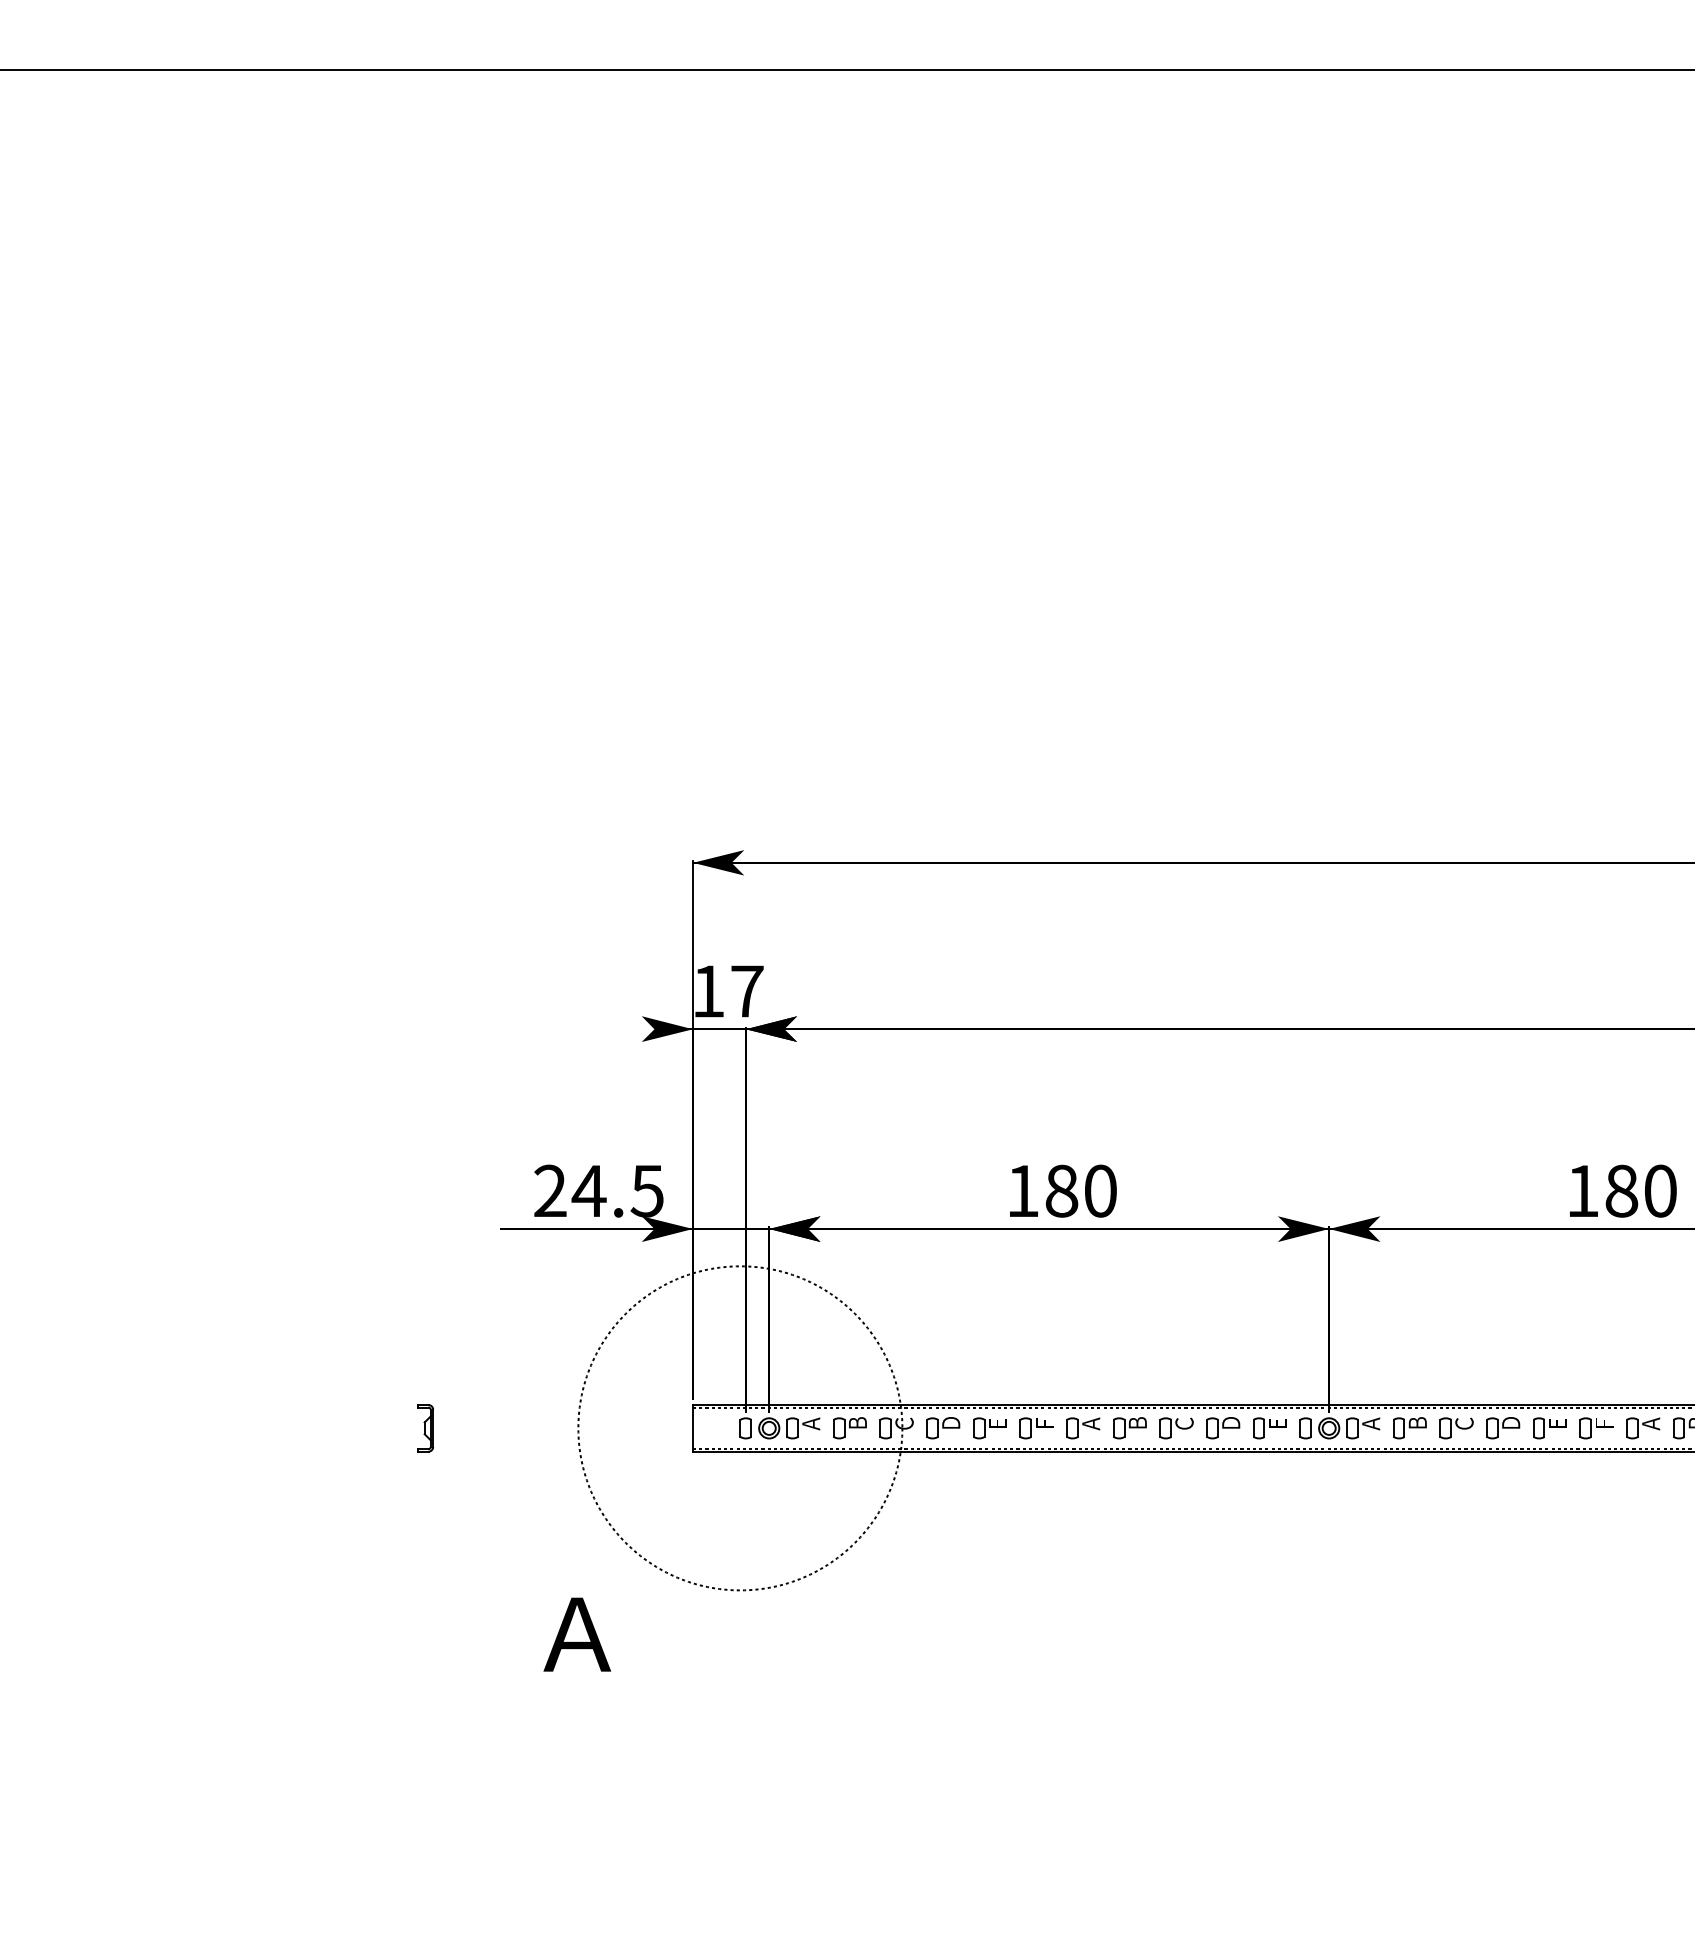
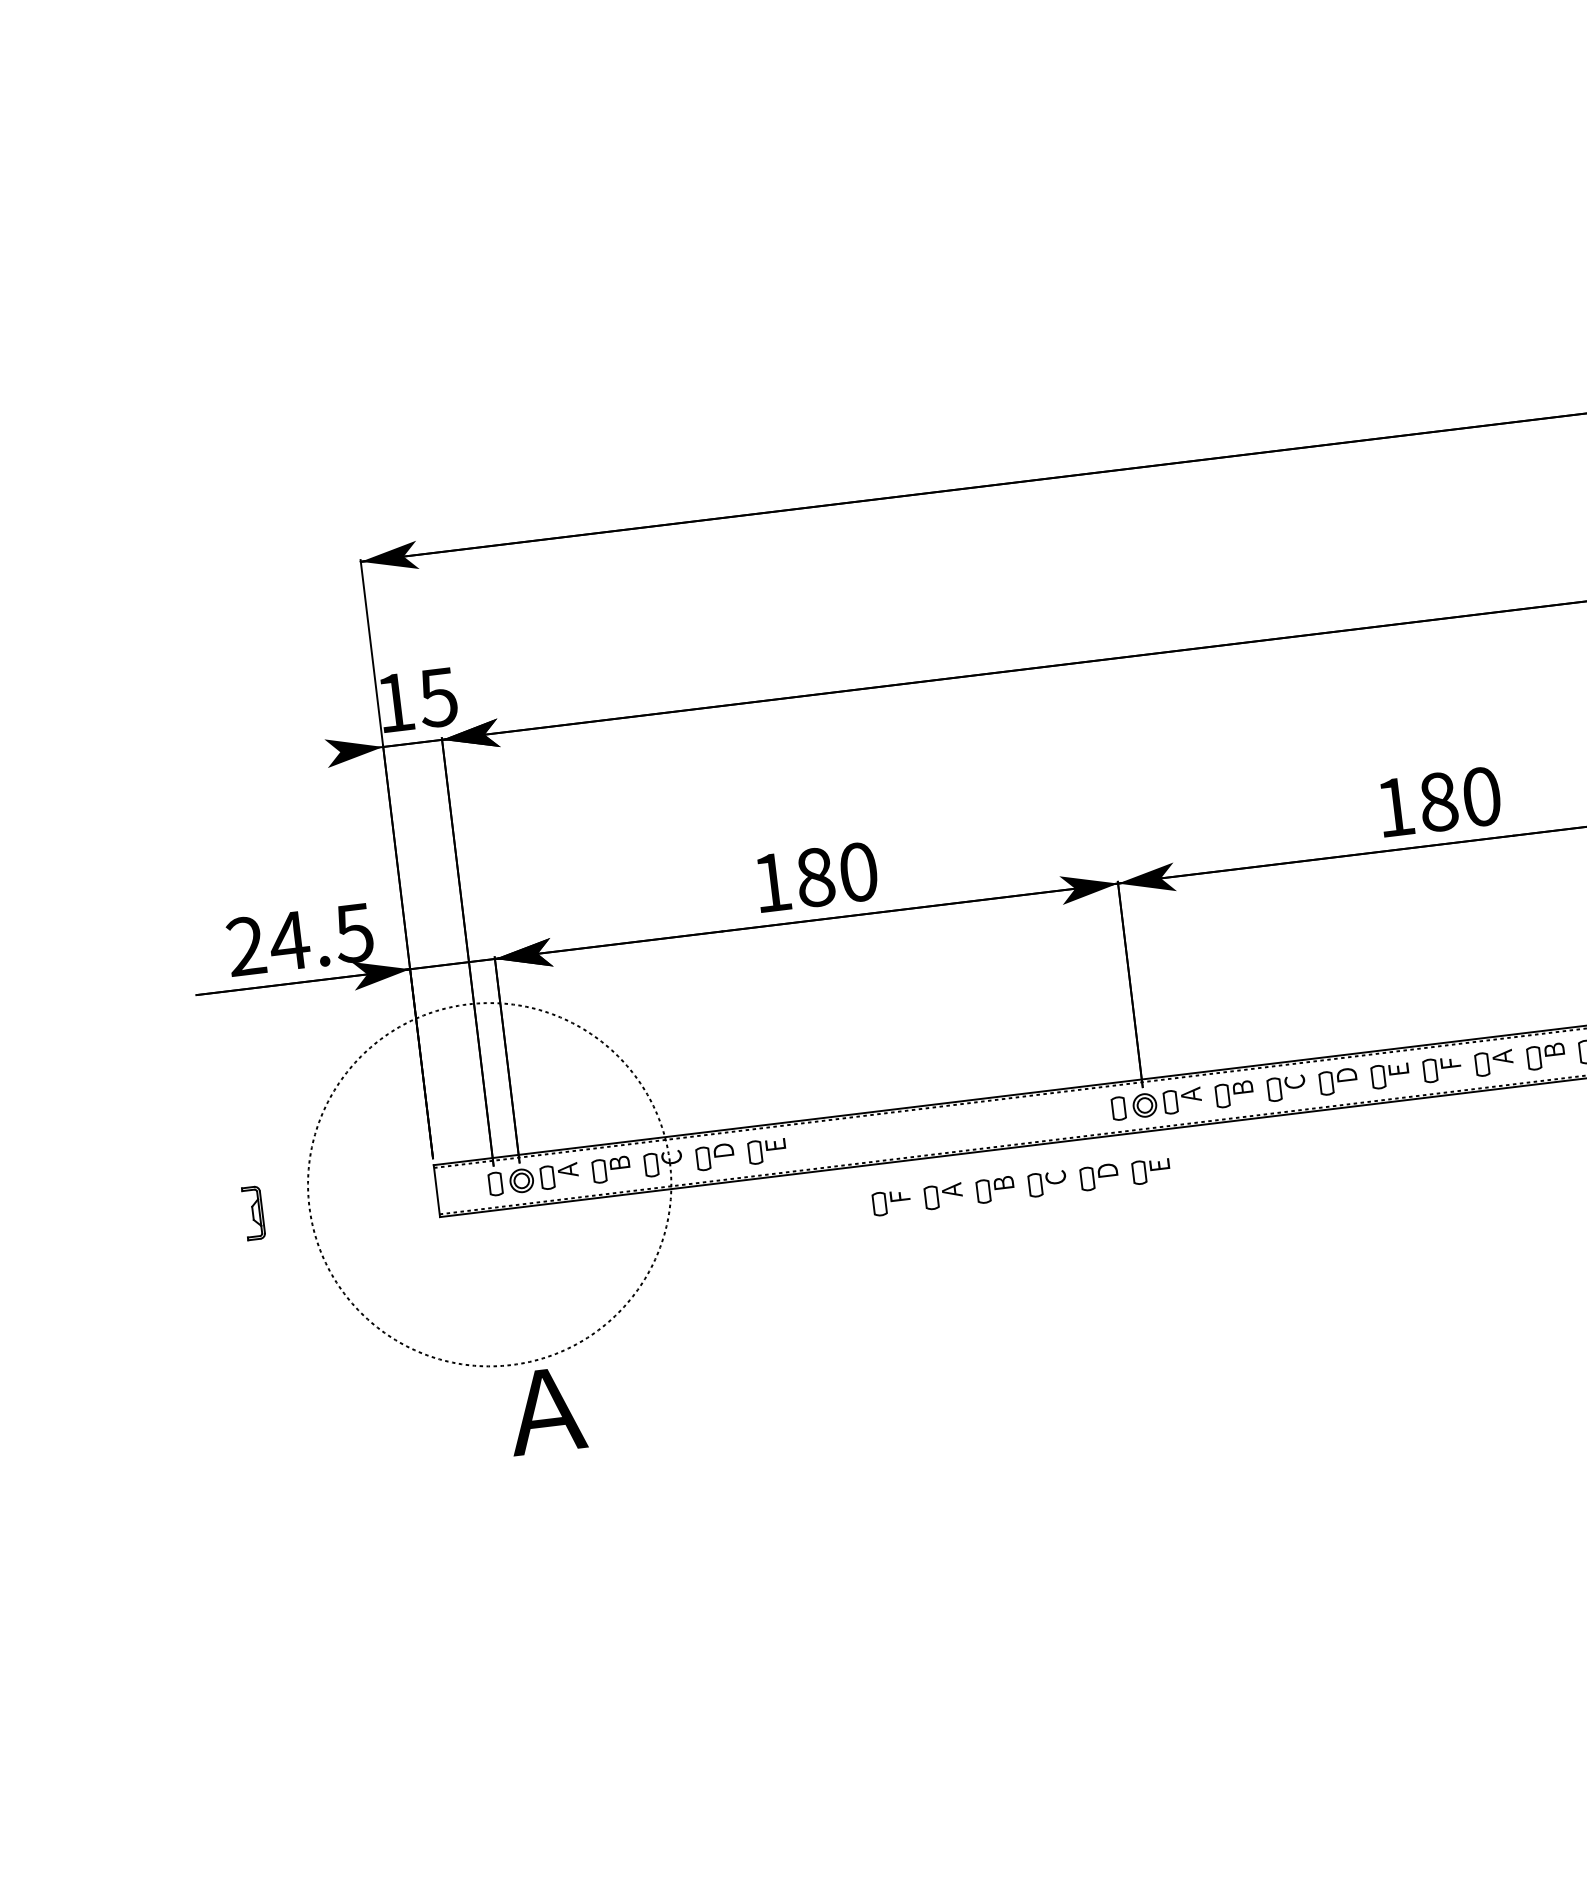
text: (746, 991) -> (437, 697), 17 -> 15
part: (425, 1428) -> (253, 1213), moved
part: (1152, 1428) -> (1020, 1187), moved
text: (577, 1634) -> (546, 1410), moved

